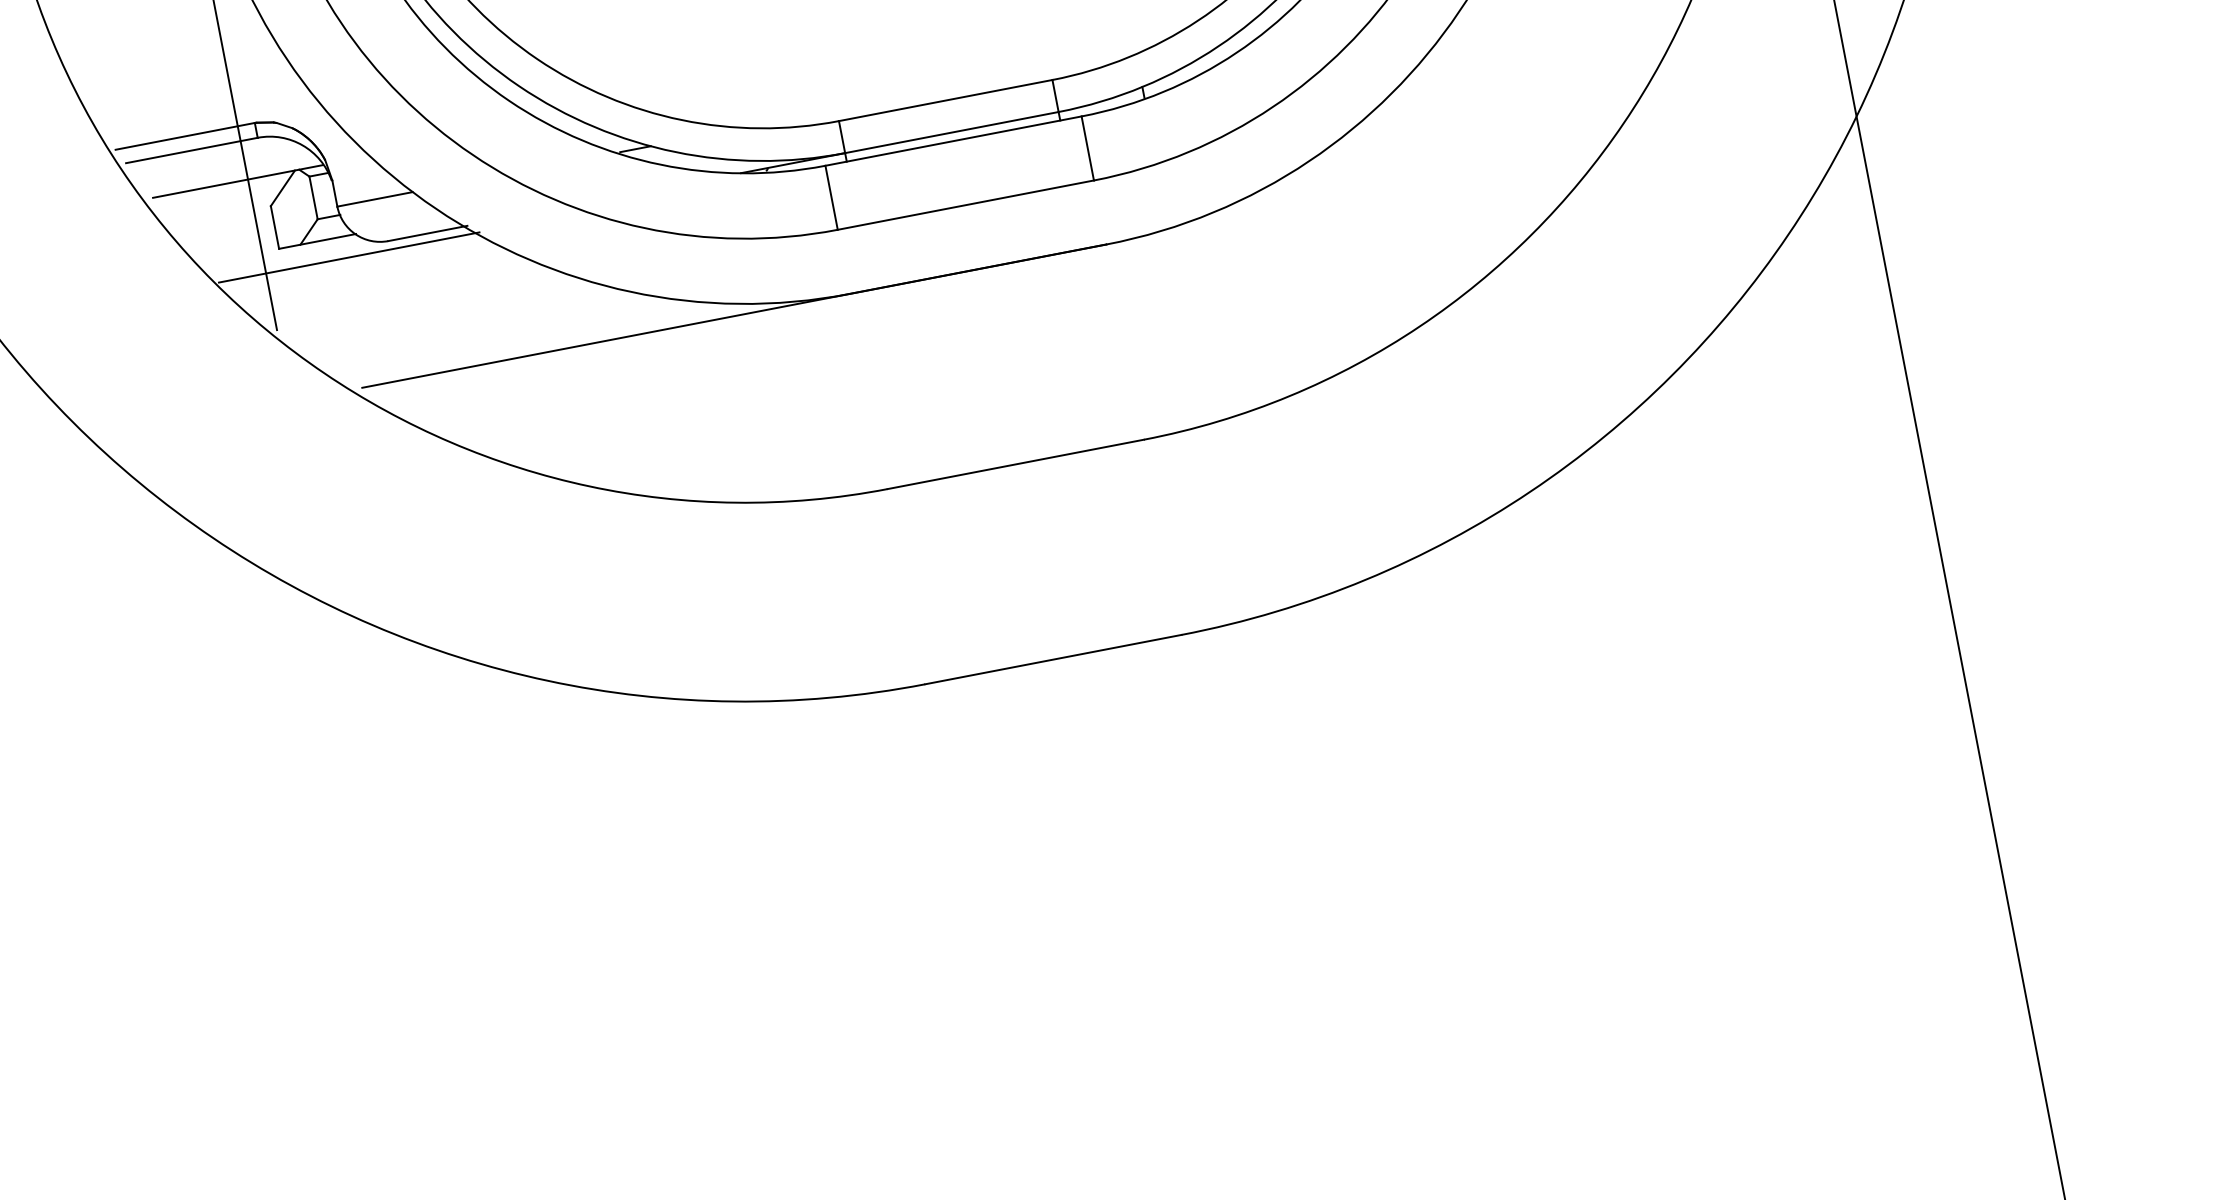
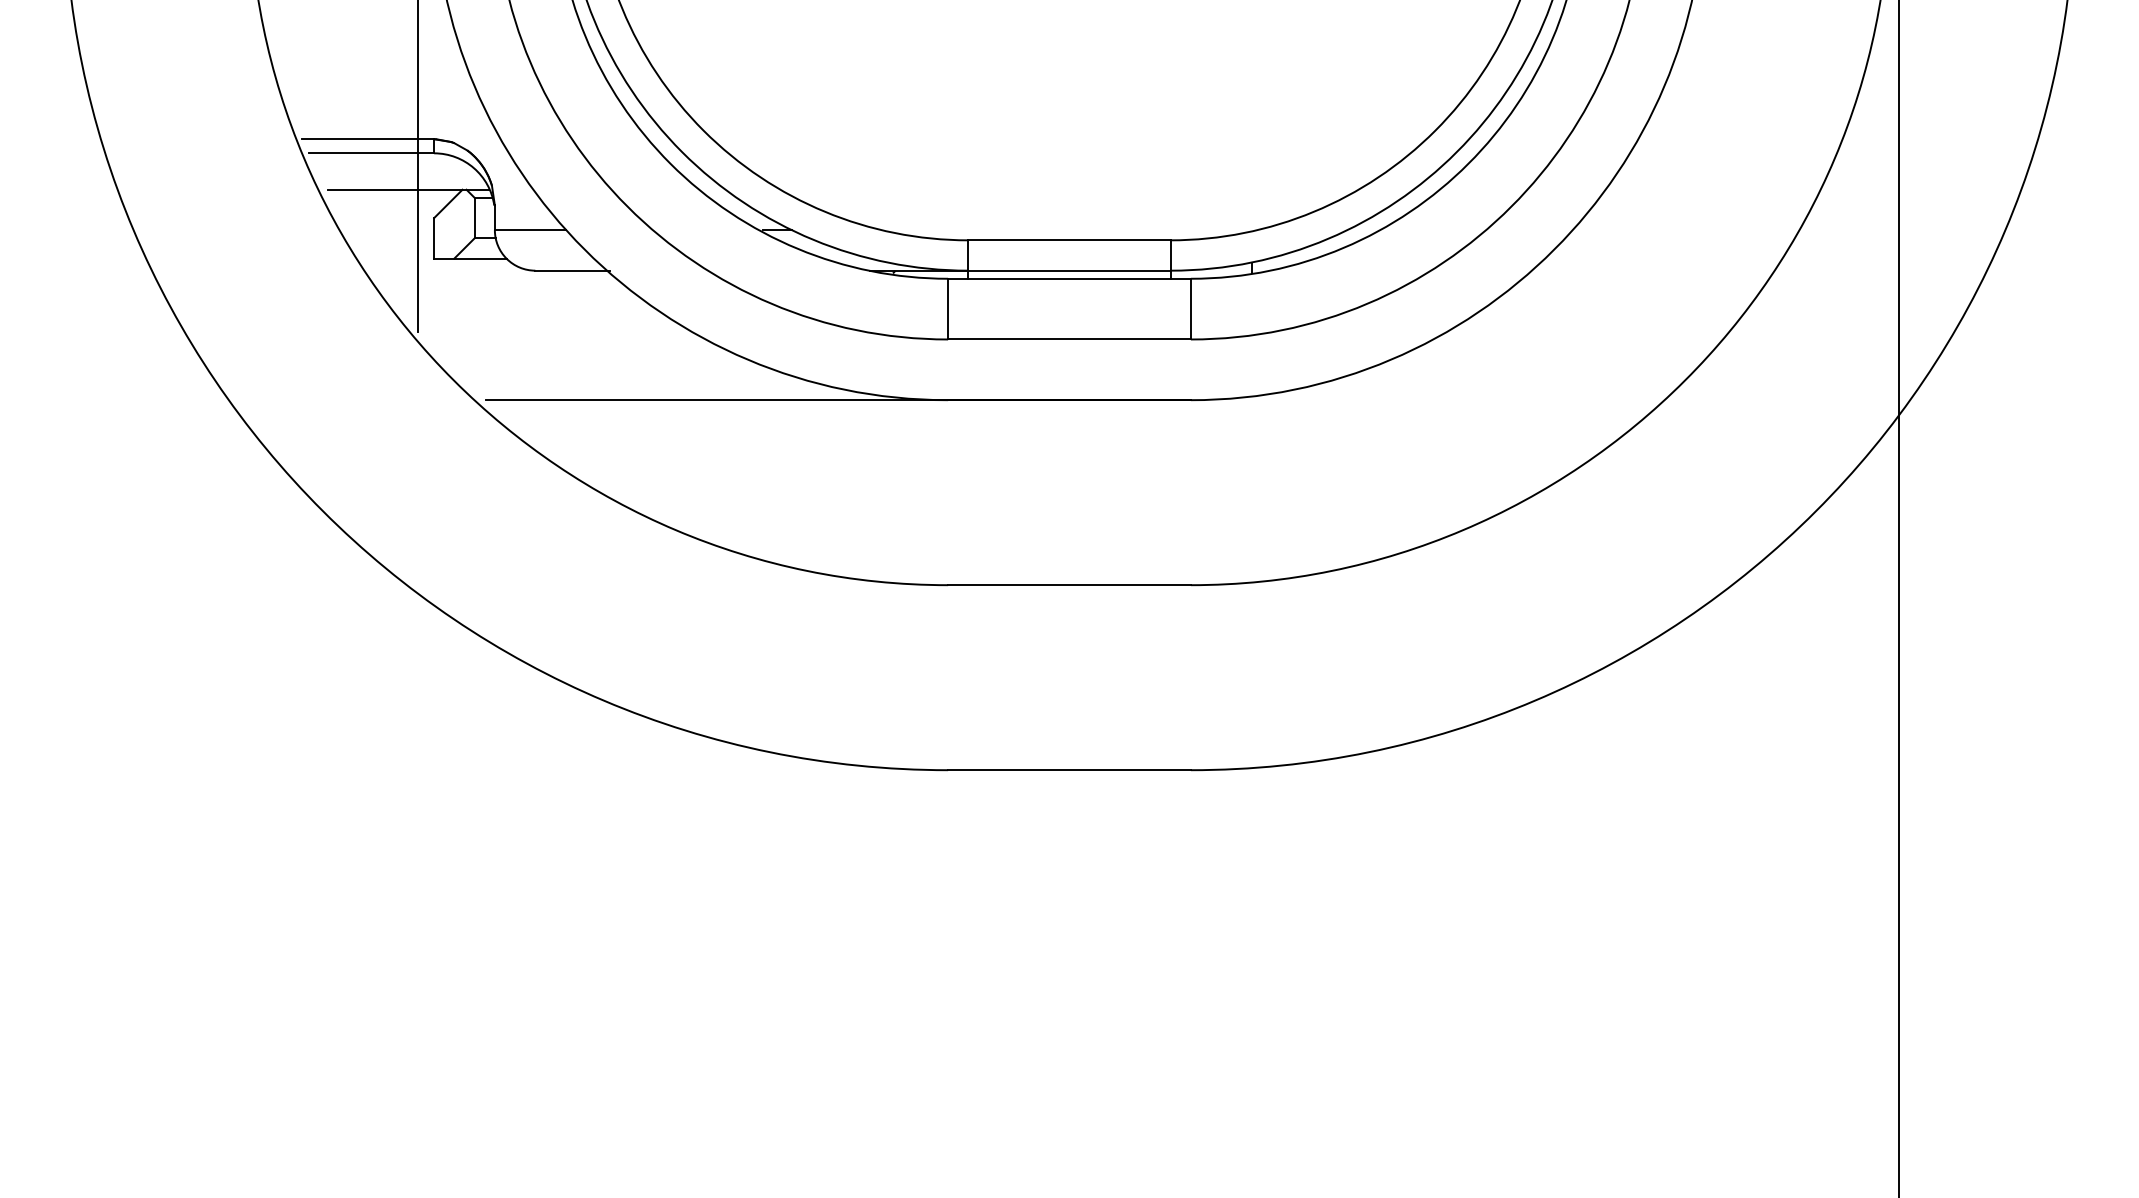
line: (348, 257) -> (496, 278), removed

